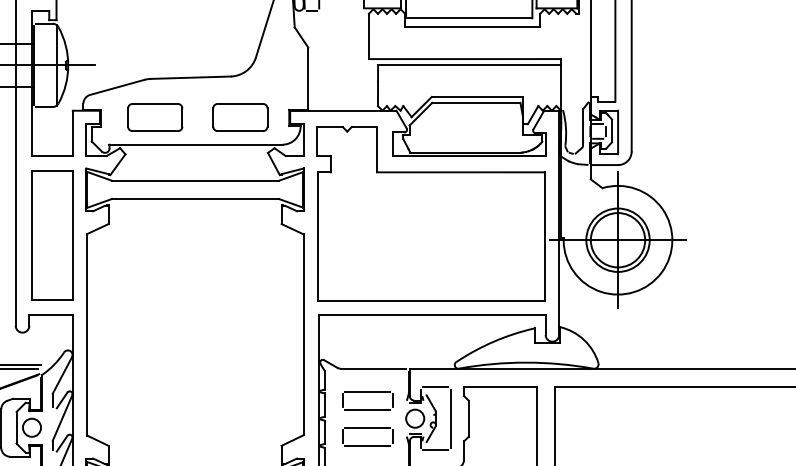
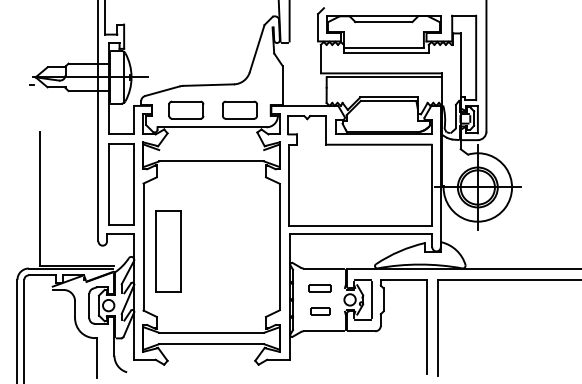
line: (195, 181) -> (211, 150), removed
part: (126, 341) -> (168, 251), added
part: (366, 400) -> (319, 288), size x0.7
part: (366, 437) -> (319, 311), size x0.6

